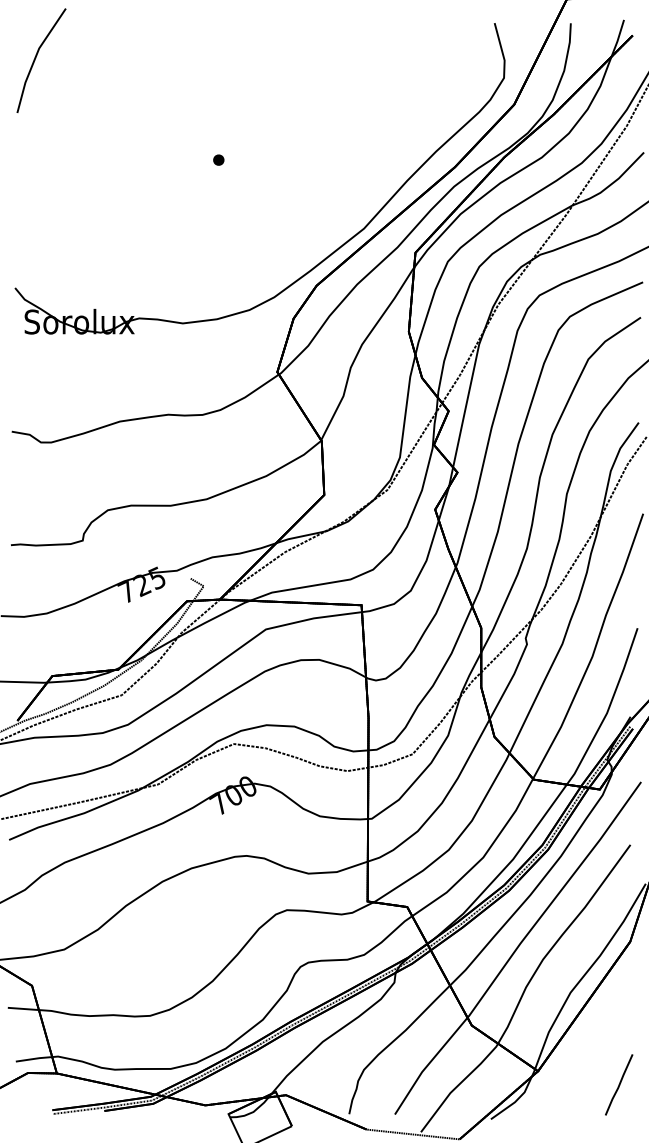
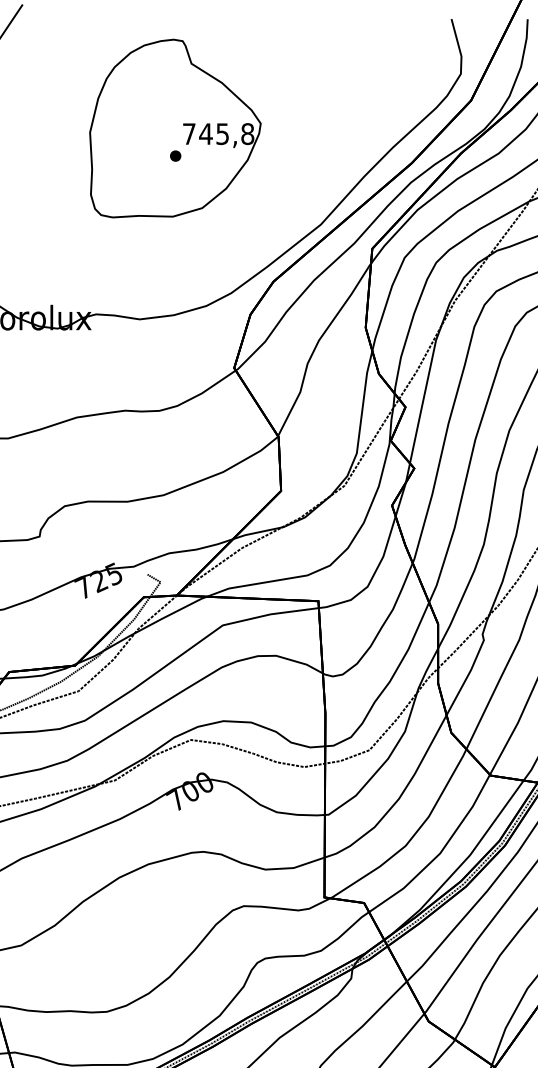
part: (218, 132) -> (175, 128), added

